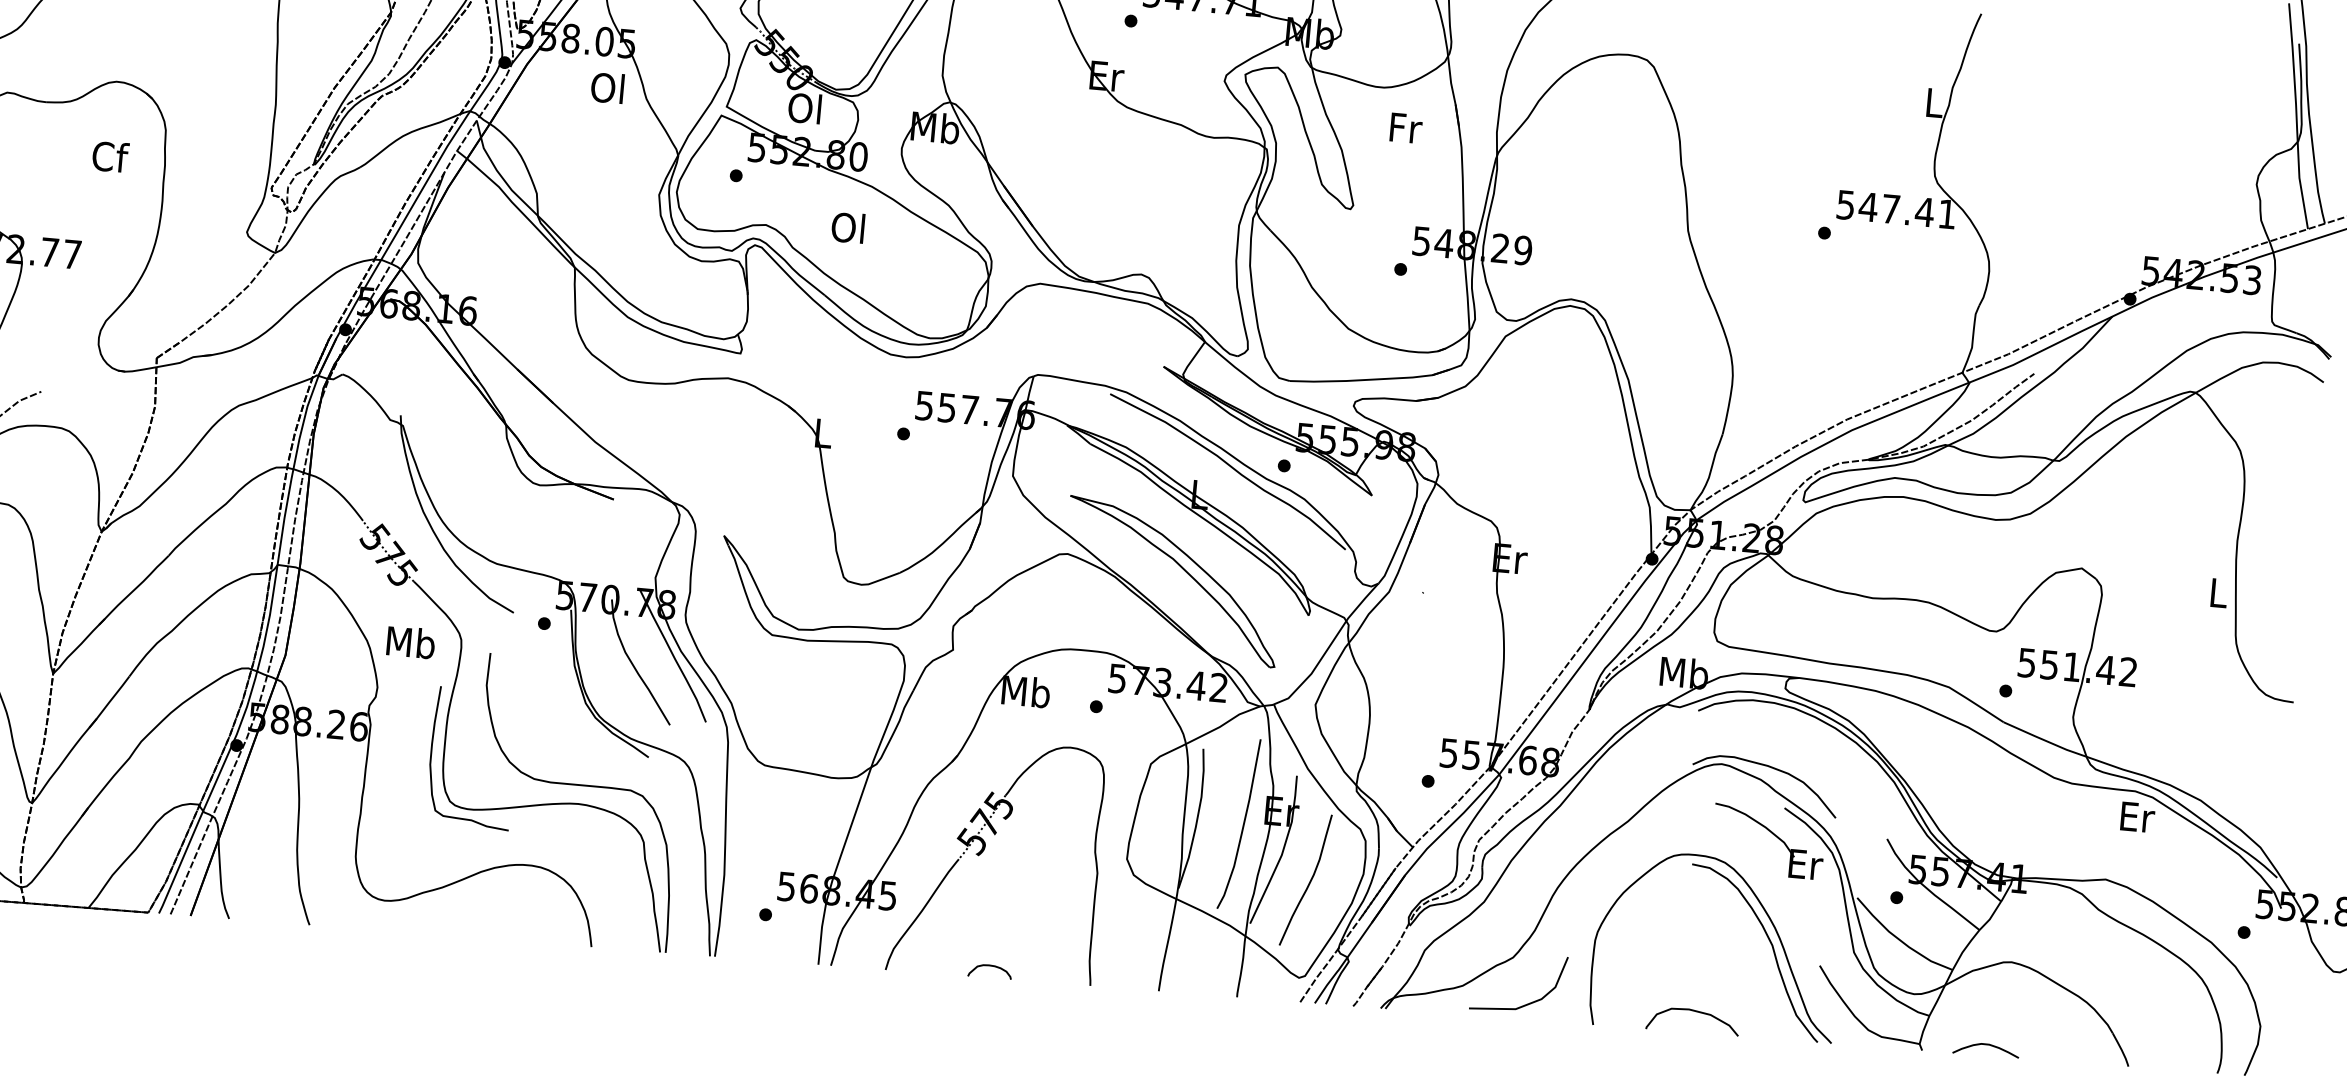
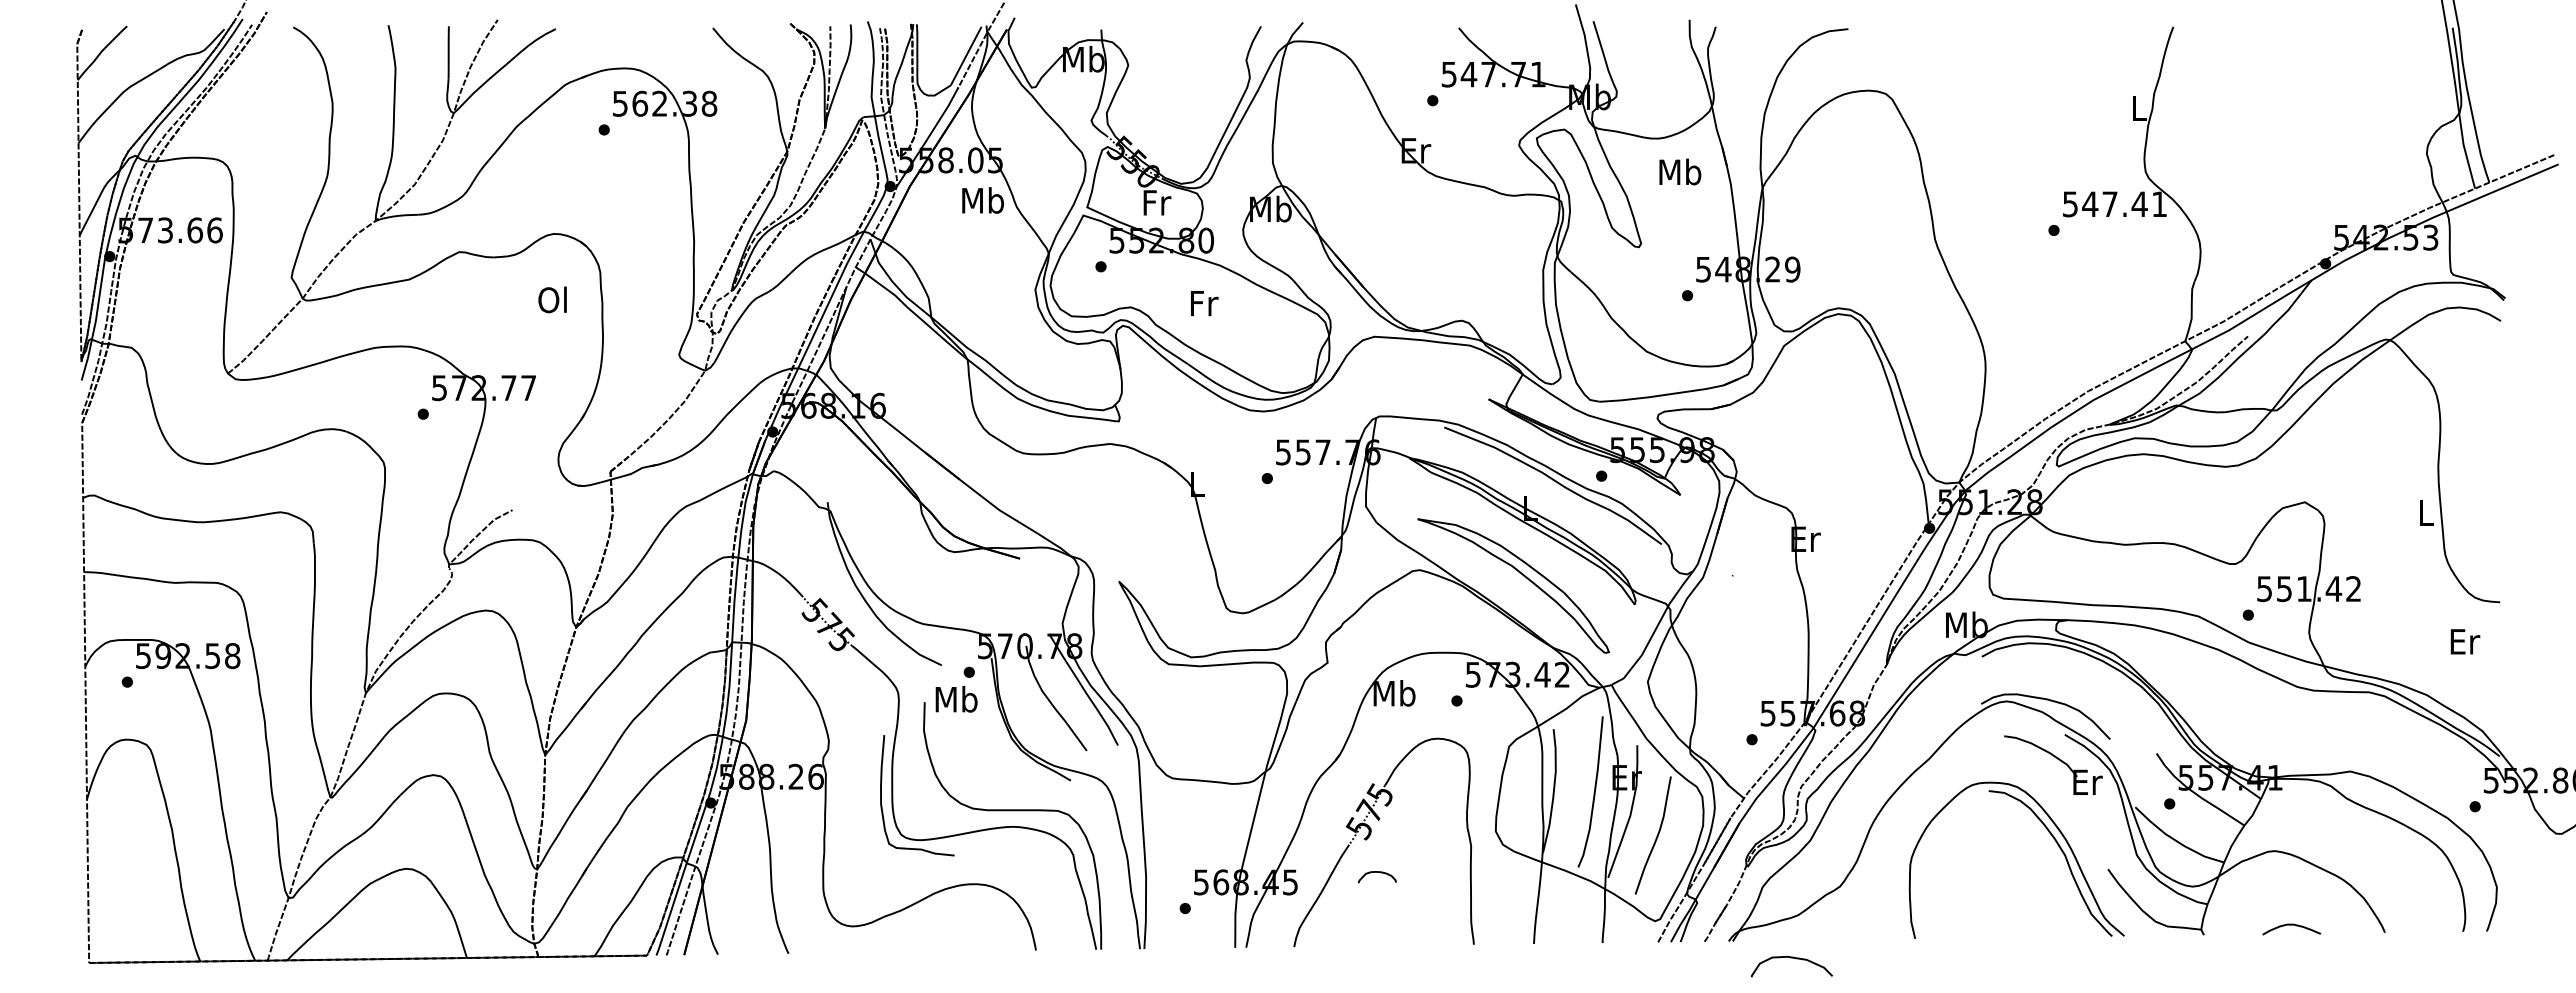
text: (609, 88) -> (983, 200), Ol -> Mb
text: (806, 108) -> (1156, 202), Ol -> Fr
text: (1405, 127) -> (1680, 171), Fr -> Mb
text: (110, 156) -> (554, 299), Cf -> Ol
text: (849, 227) -> (1203, 302), Ol -> Fr
text: (410, 642) -> (956, 699), moved
text: (2137, 817) -> (2465, 641), moved
curve: (989, 966) -> (1376, 872), moved
line: (1526, 1003) -> (1855, 925), removed
curve: (1693, 1011) -> (1791, 958), moved
curve: (1986, 1045) -> (2291, 925), moved

